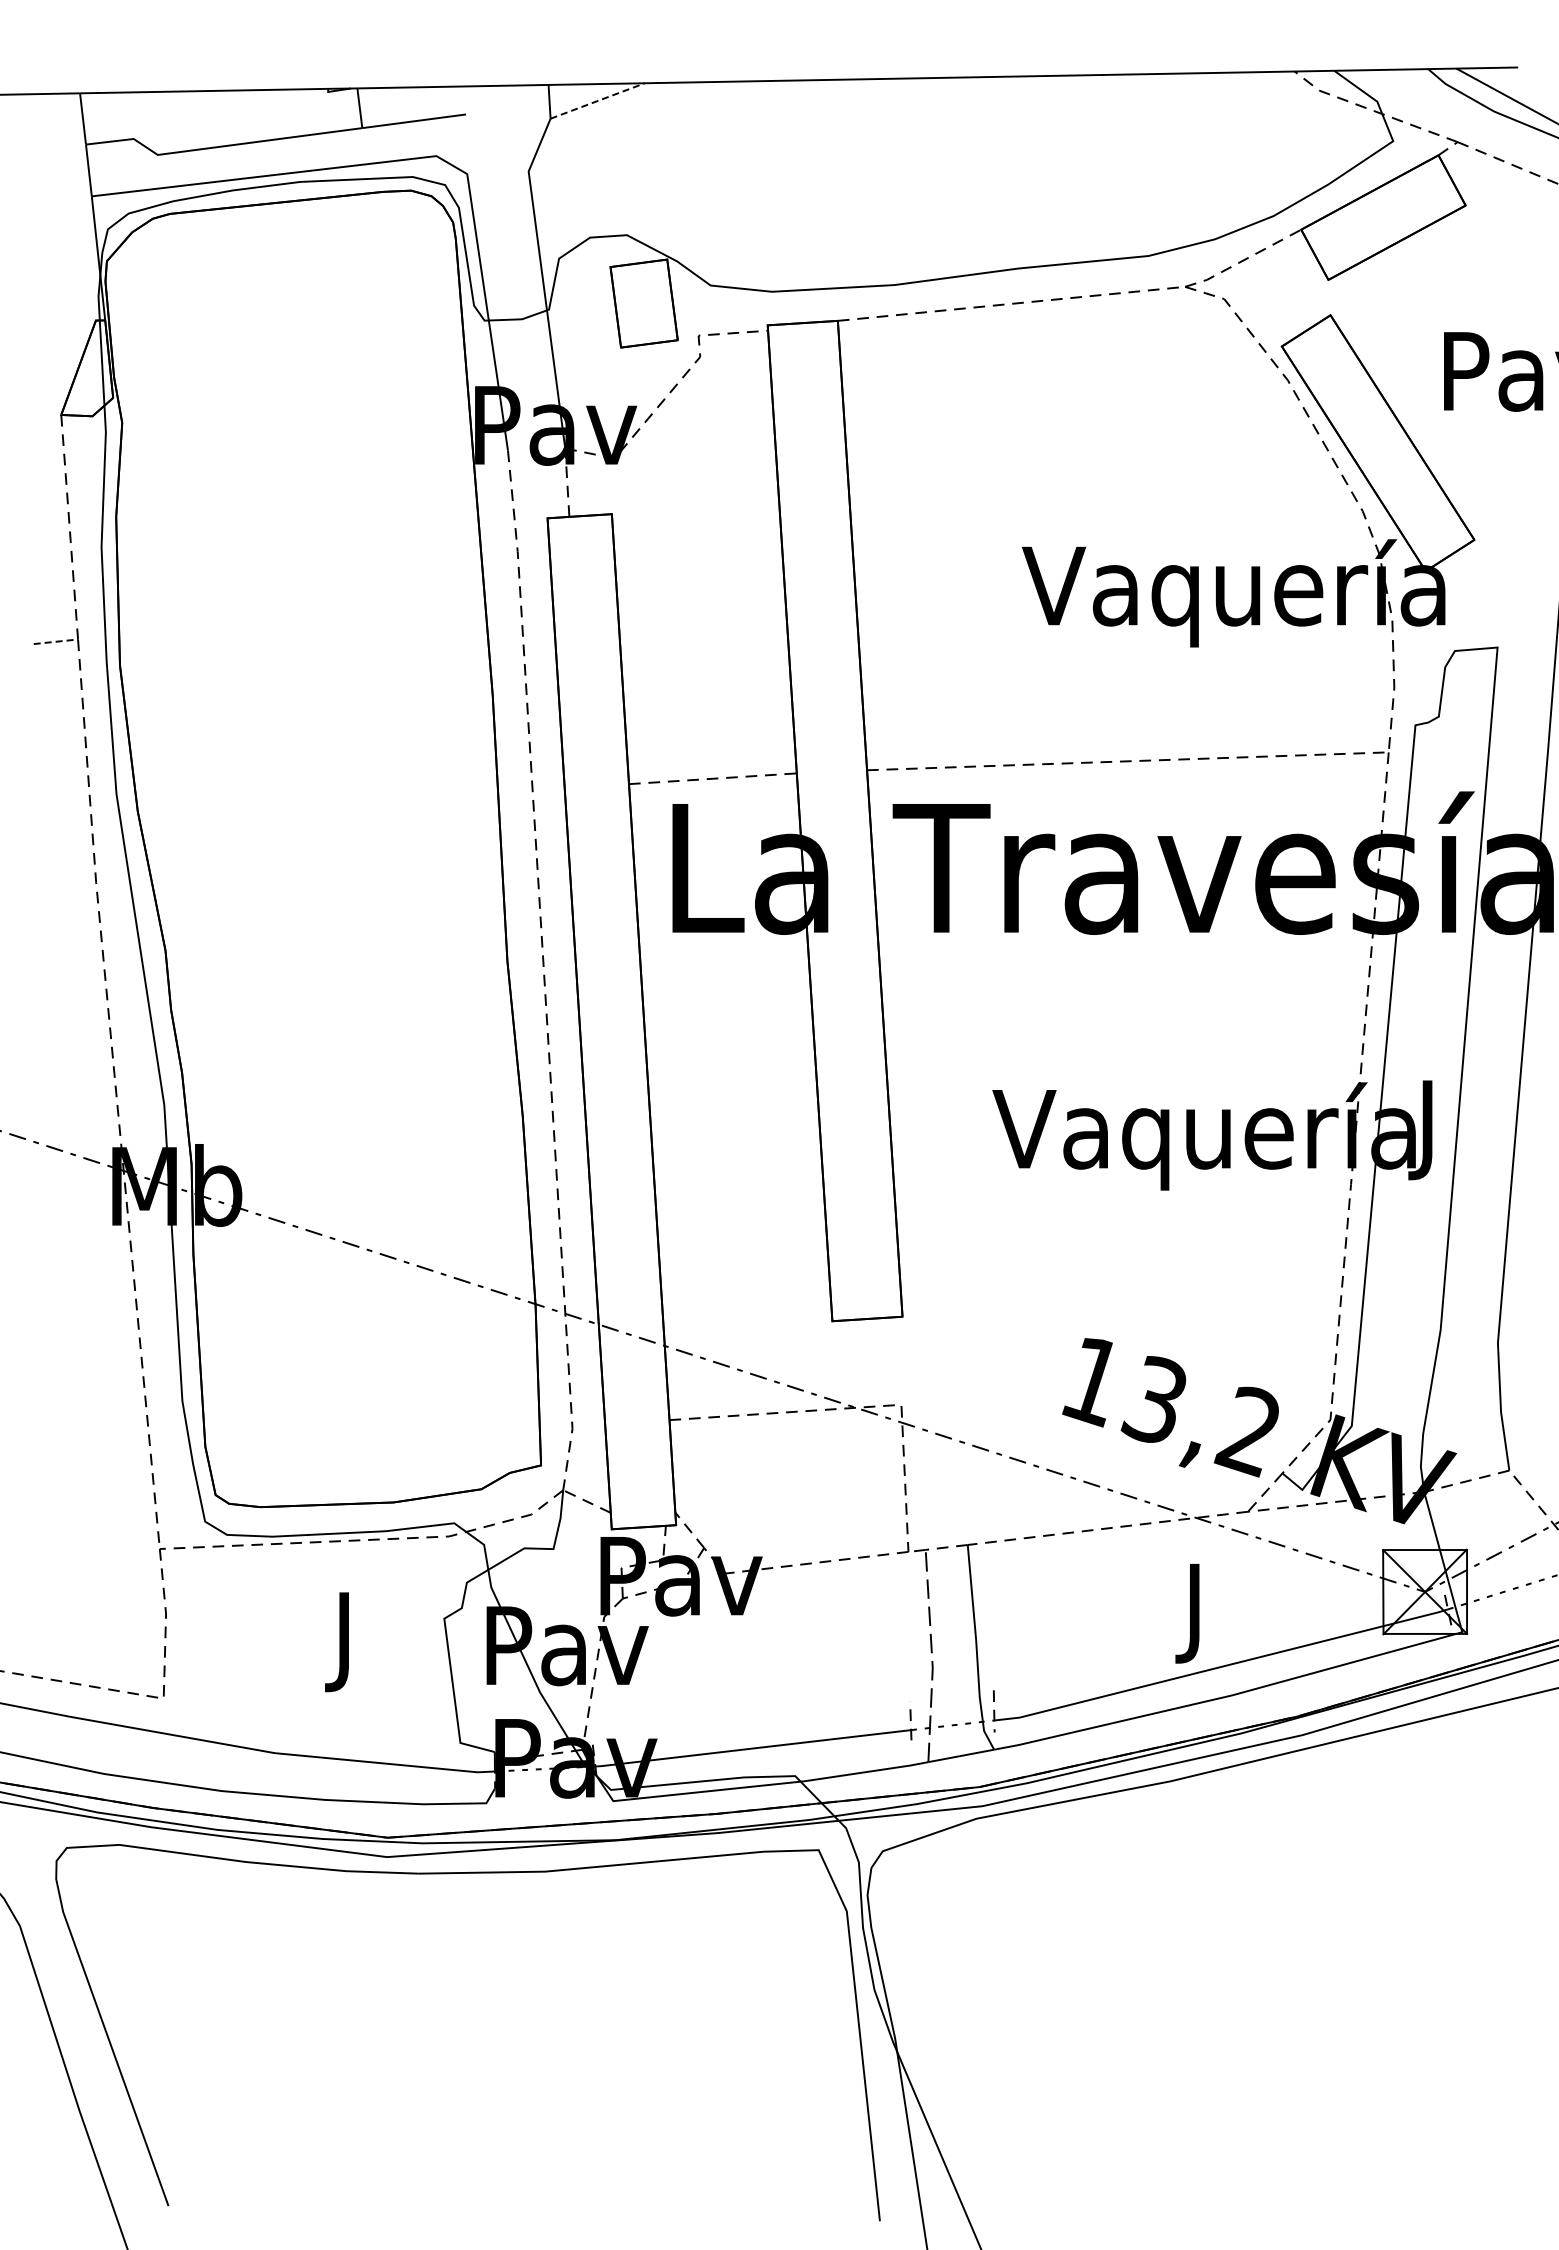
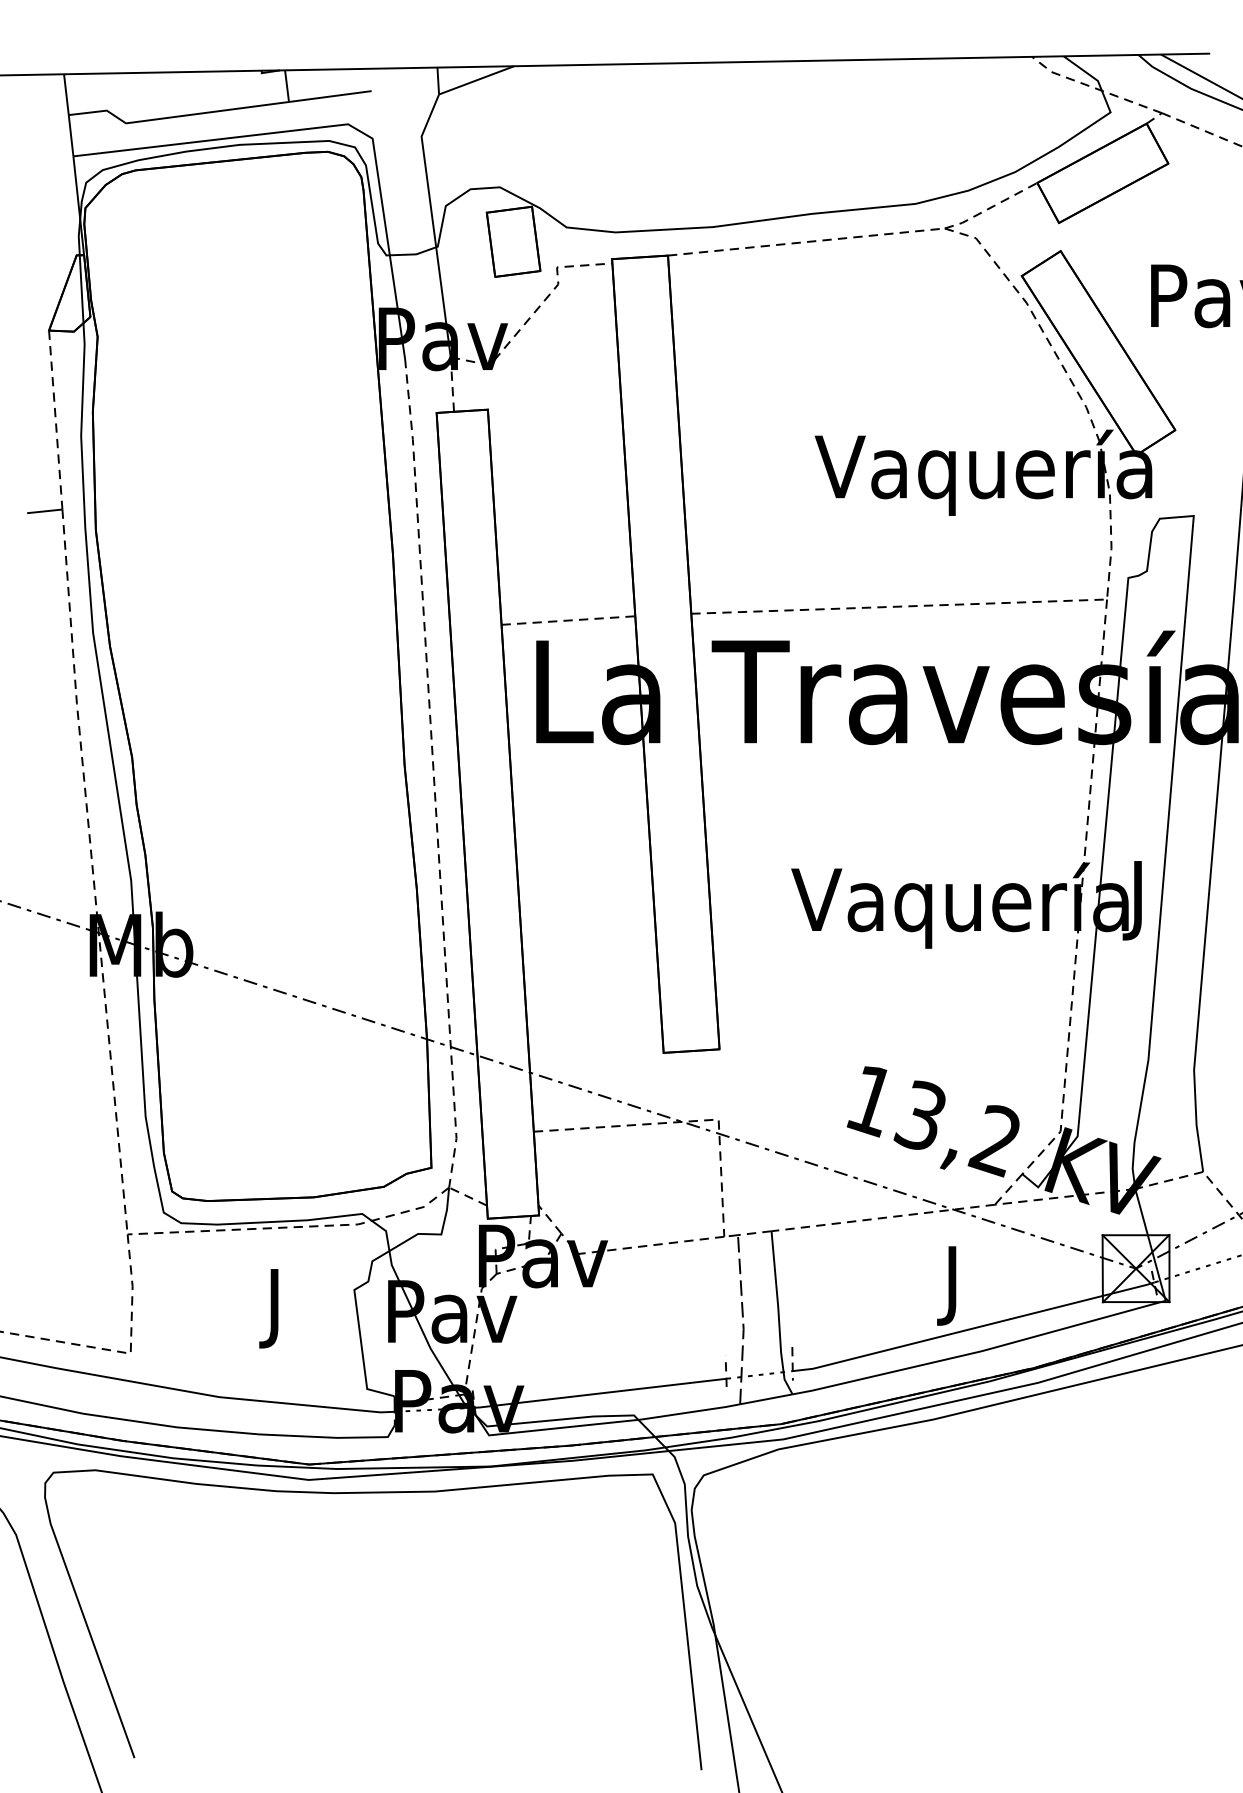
line: (598, 100) -> (477, 79), dashed -> solid
line: (56, 641) -> (45, 511), dashed -> solid

